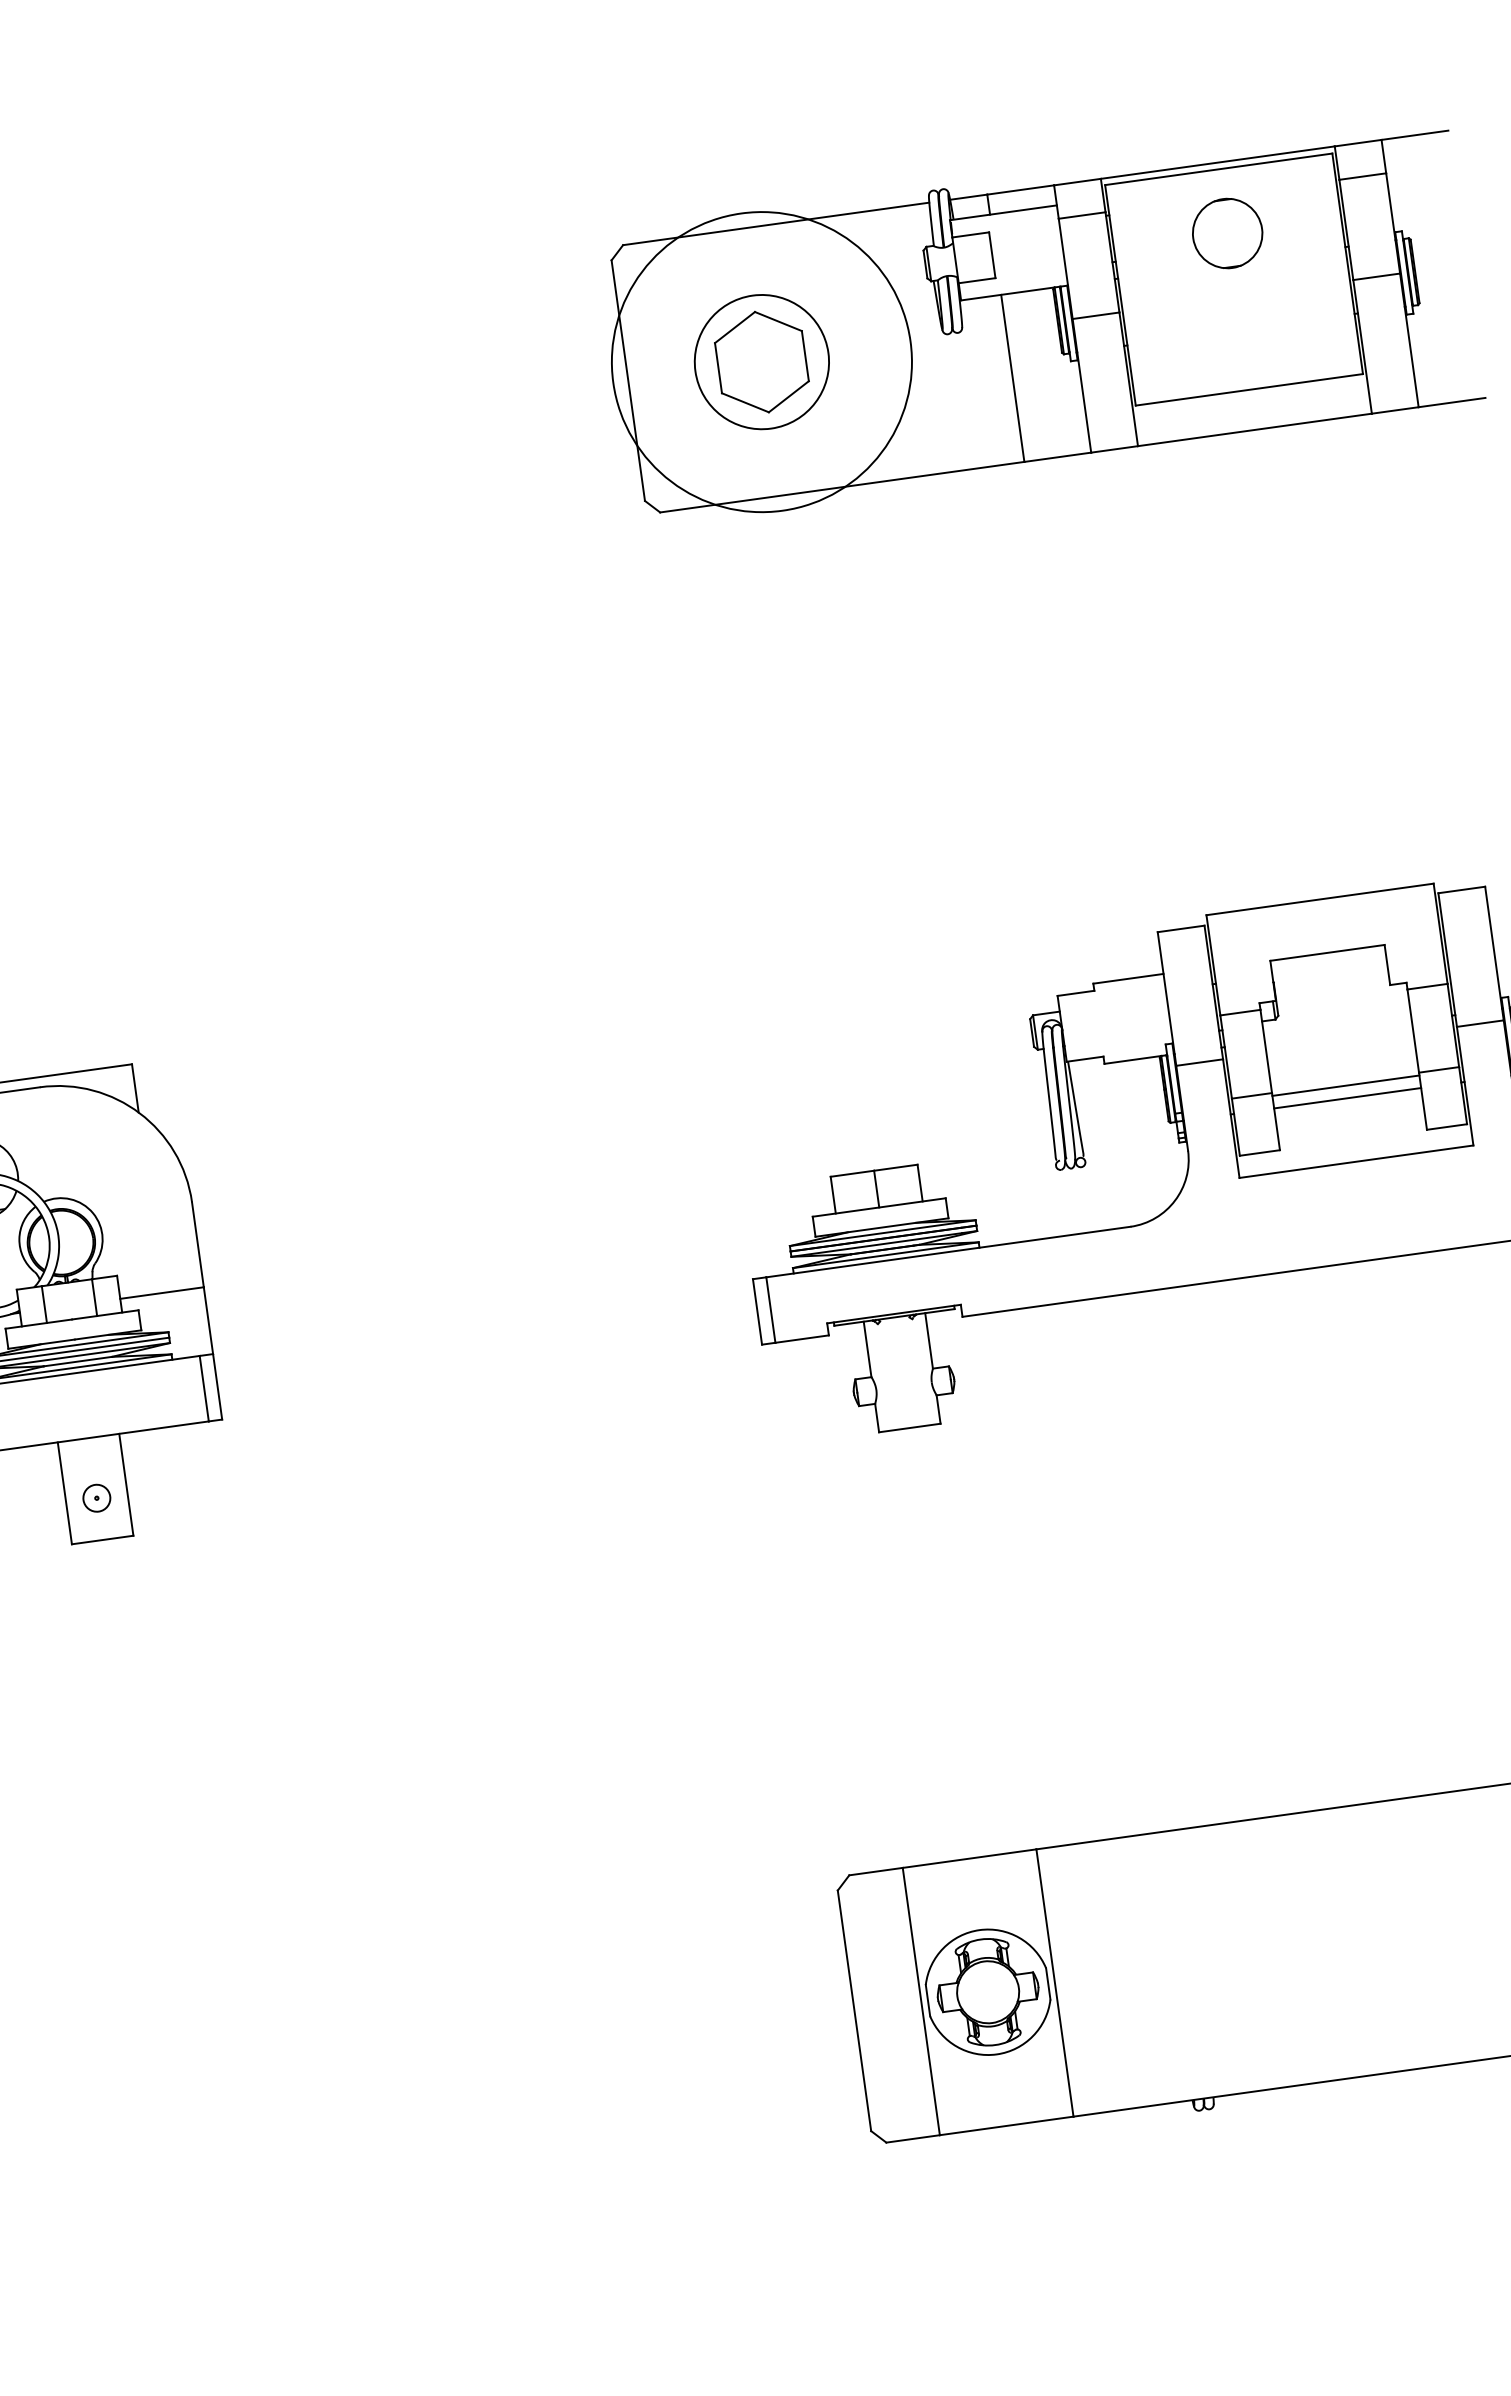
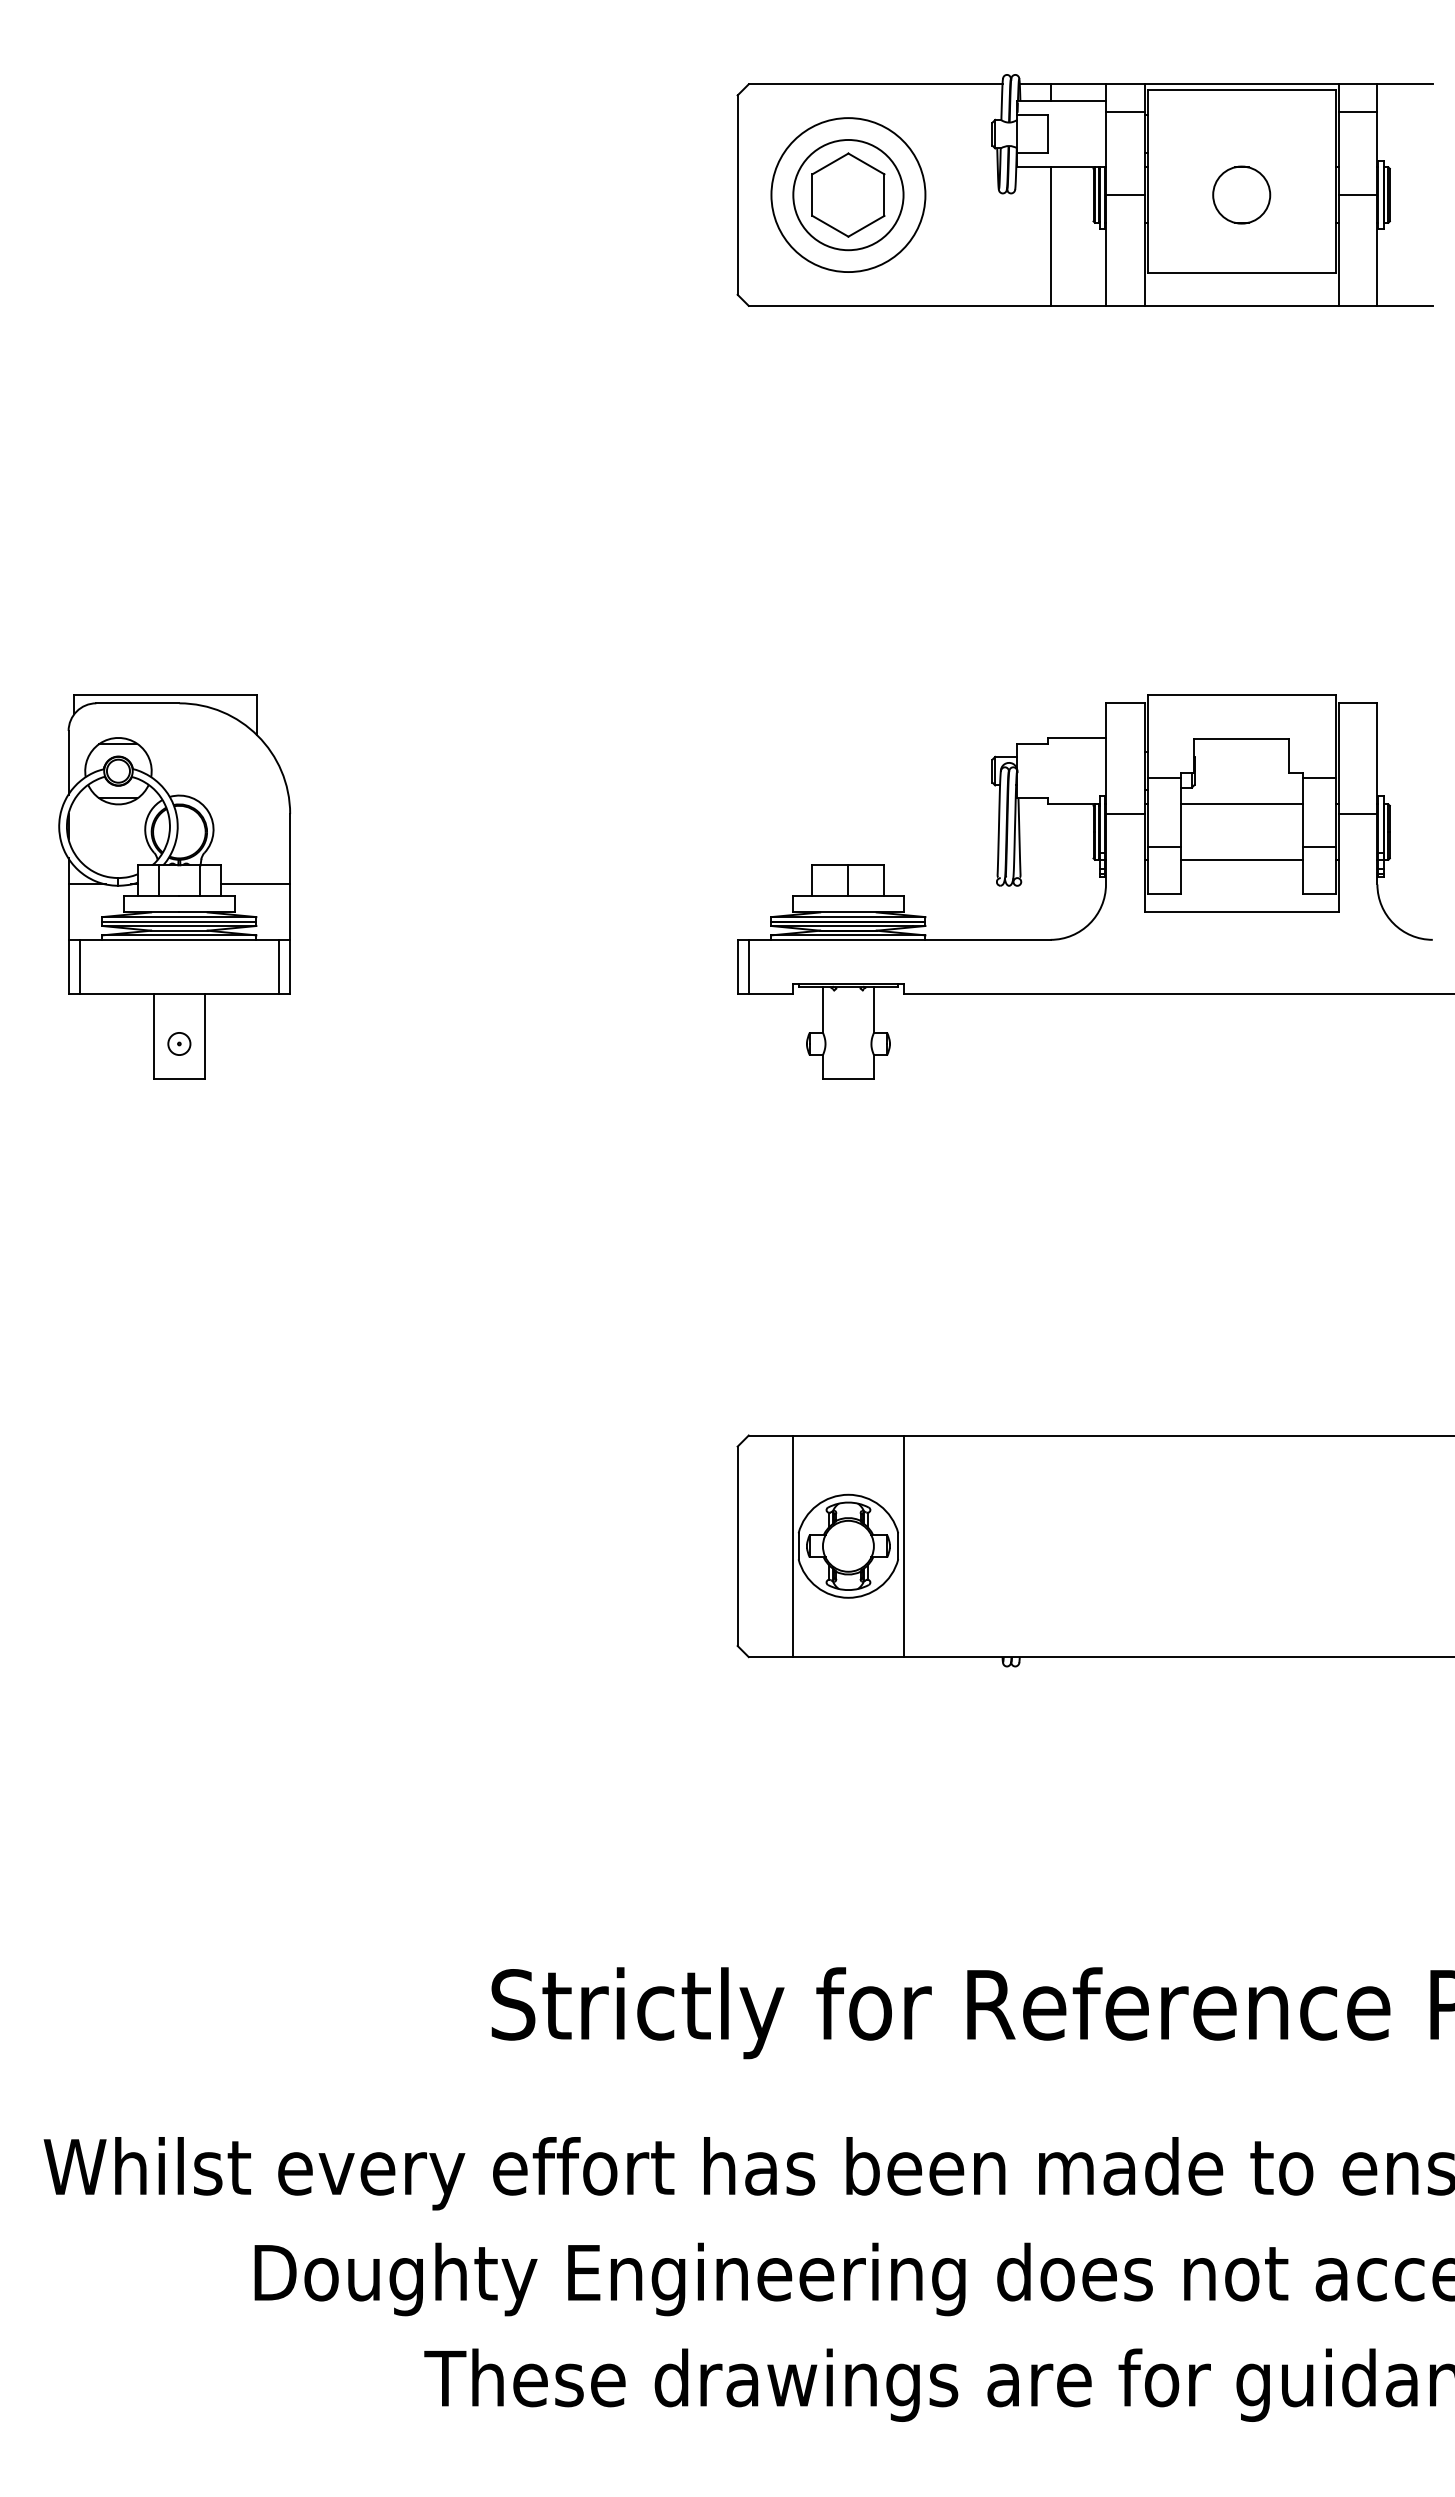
circle: (1227, 232) -> (1241, 194), moved
circle: (762, 362) -> (848, 195), size x0.62
line: (1345, 1085) -> (1241, 804), moved

